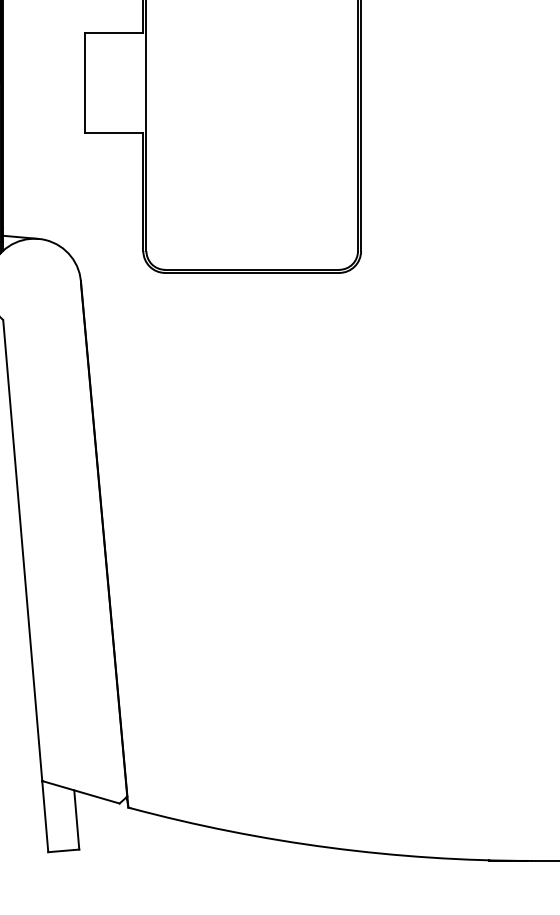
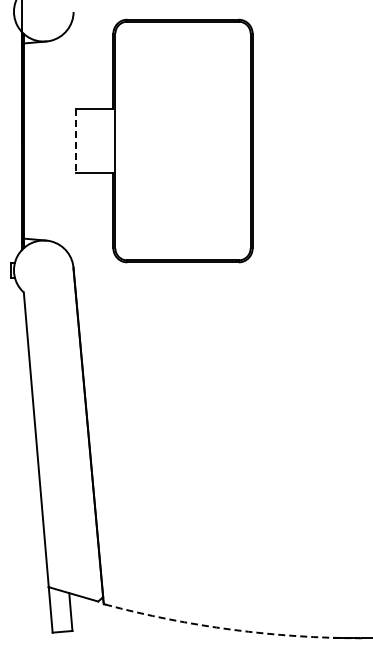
line: (84, 83) -> (75, 141), solid -> dashed
arc: (329, 847) -> (232, 629), solid -> dashed

